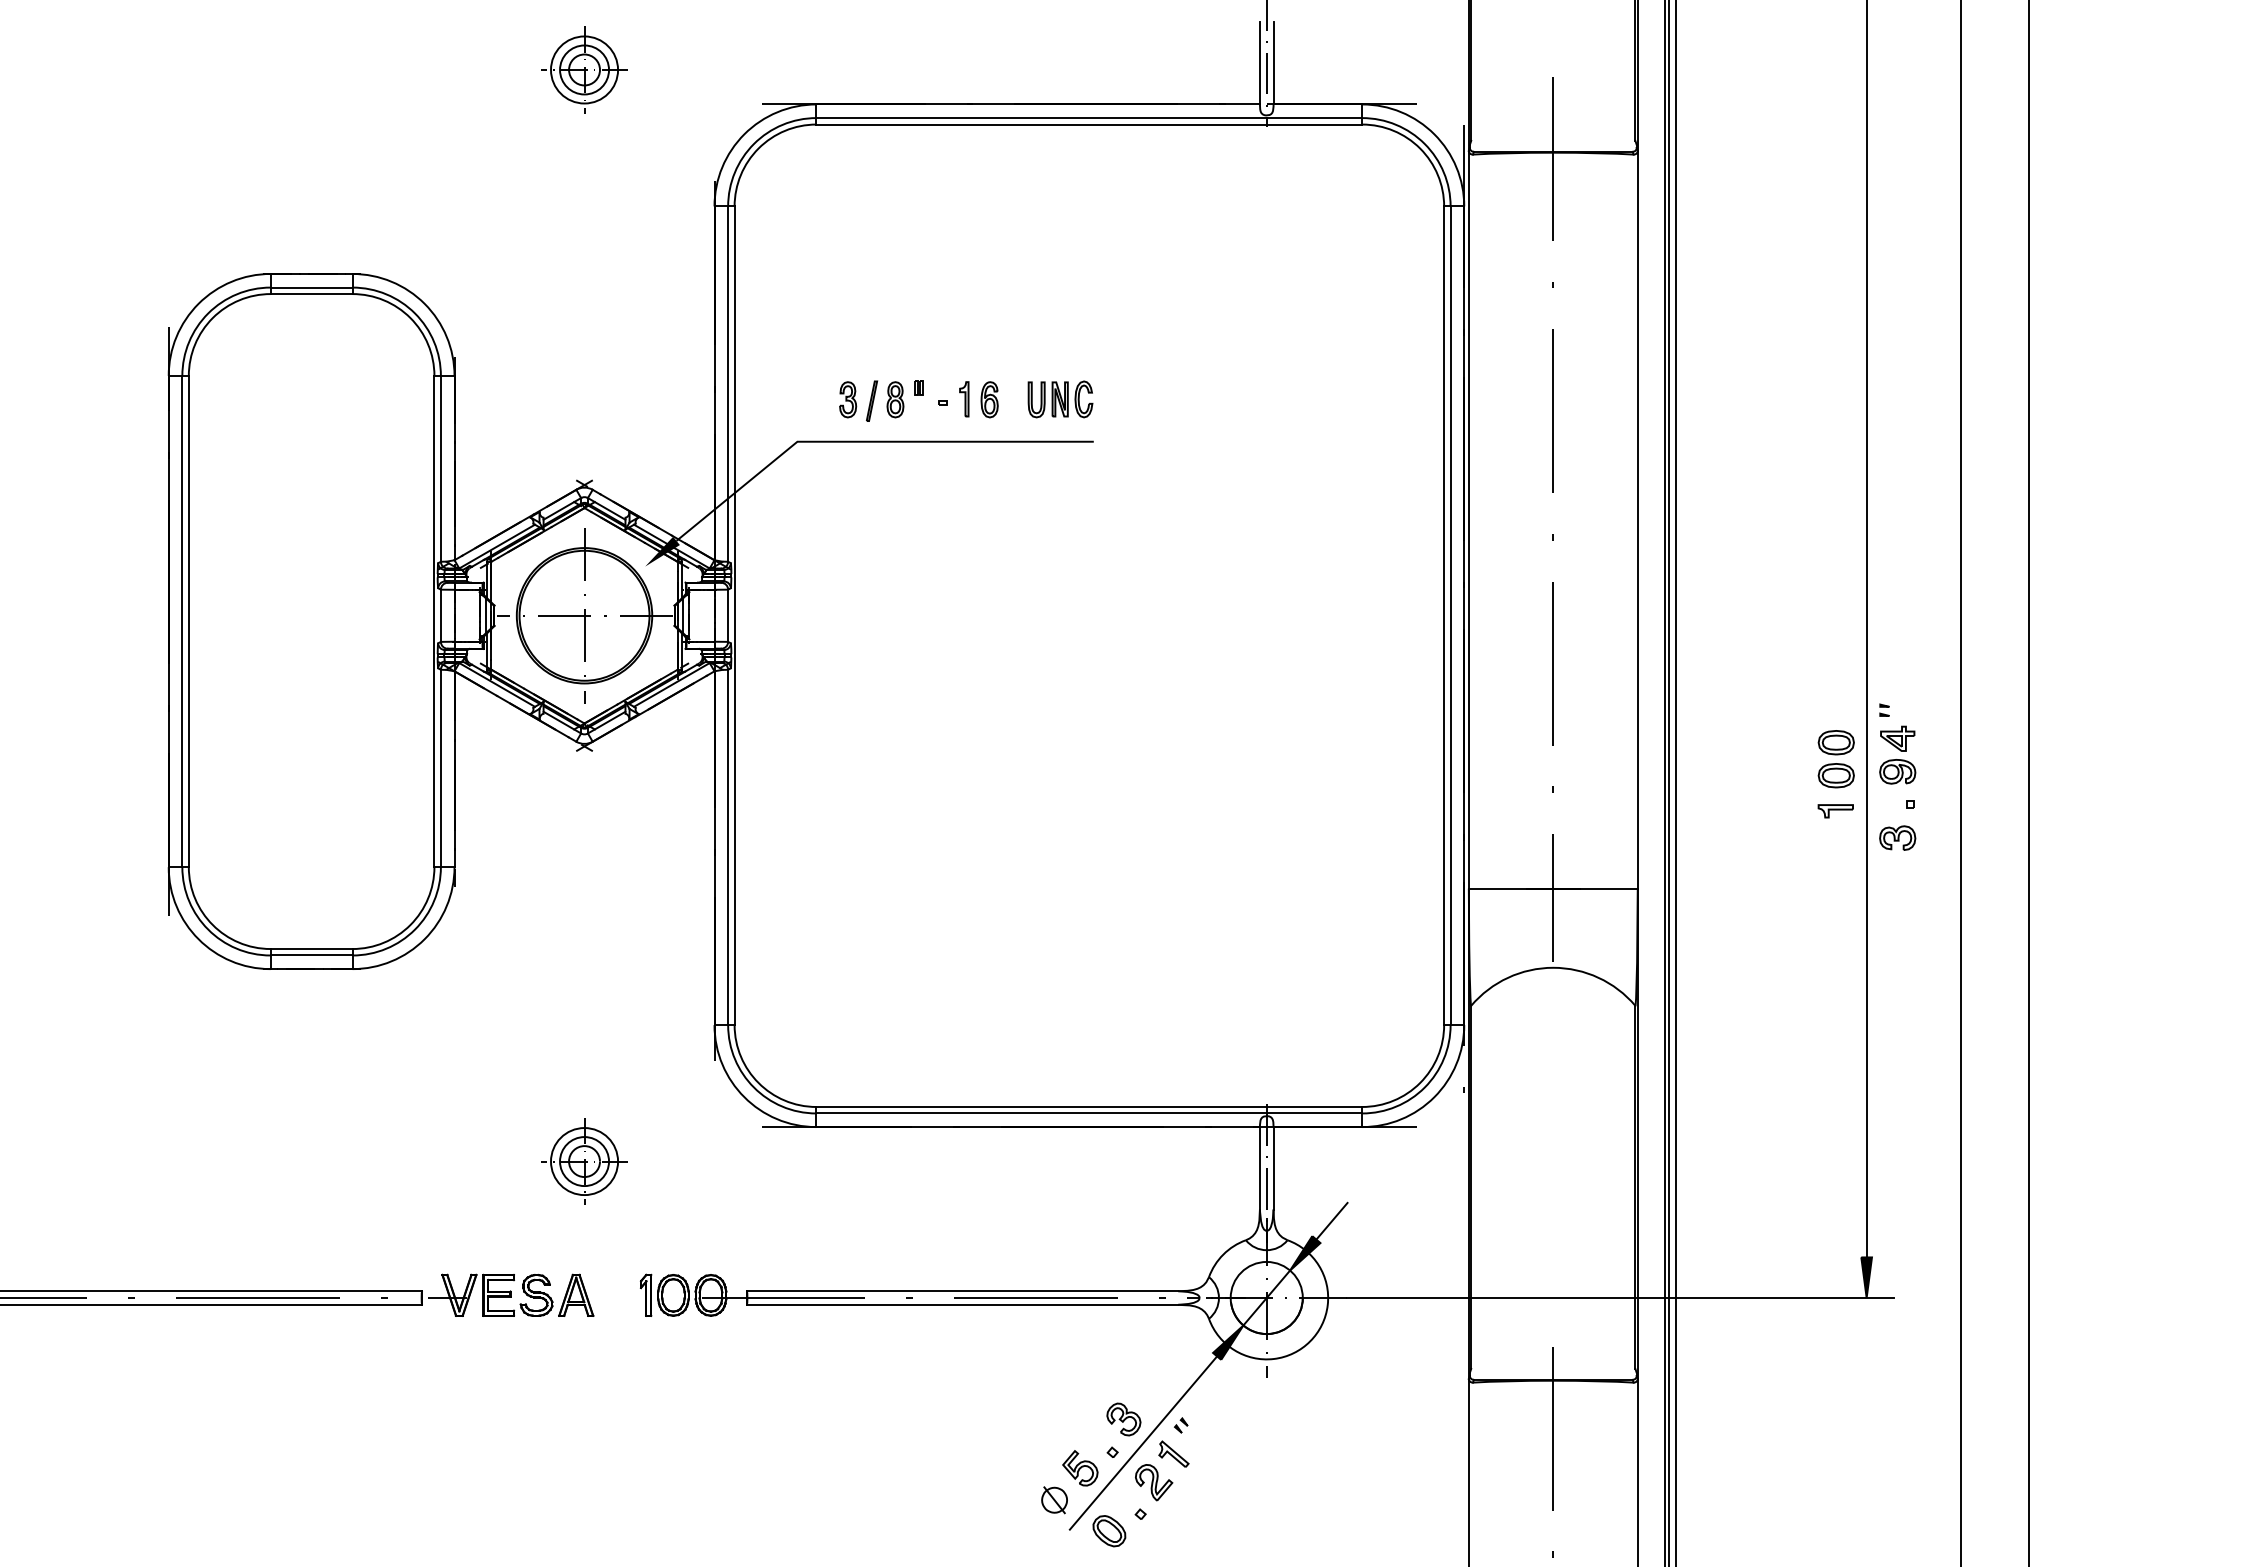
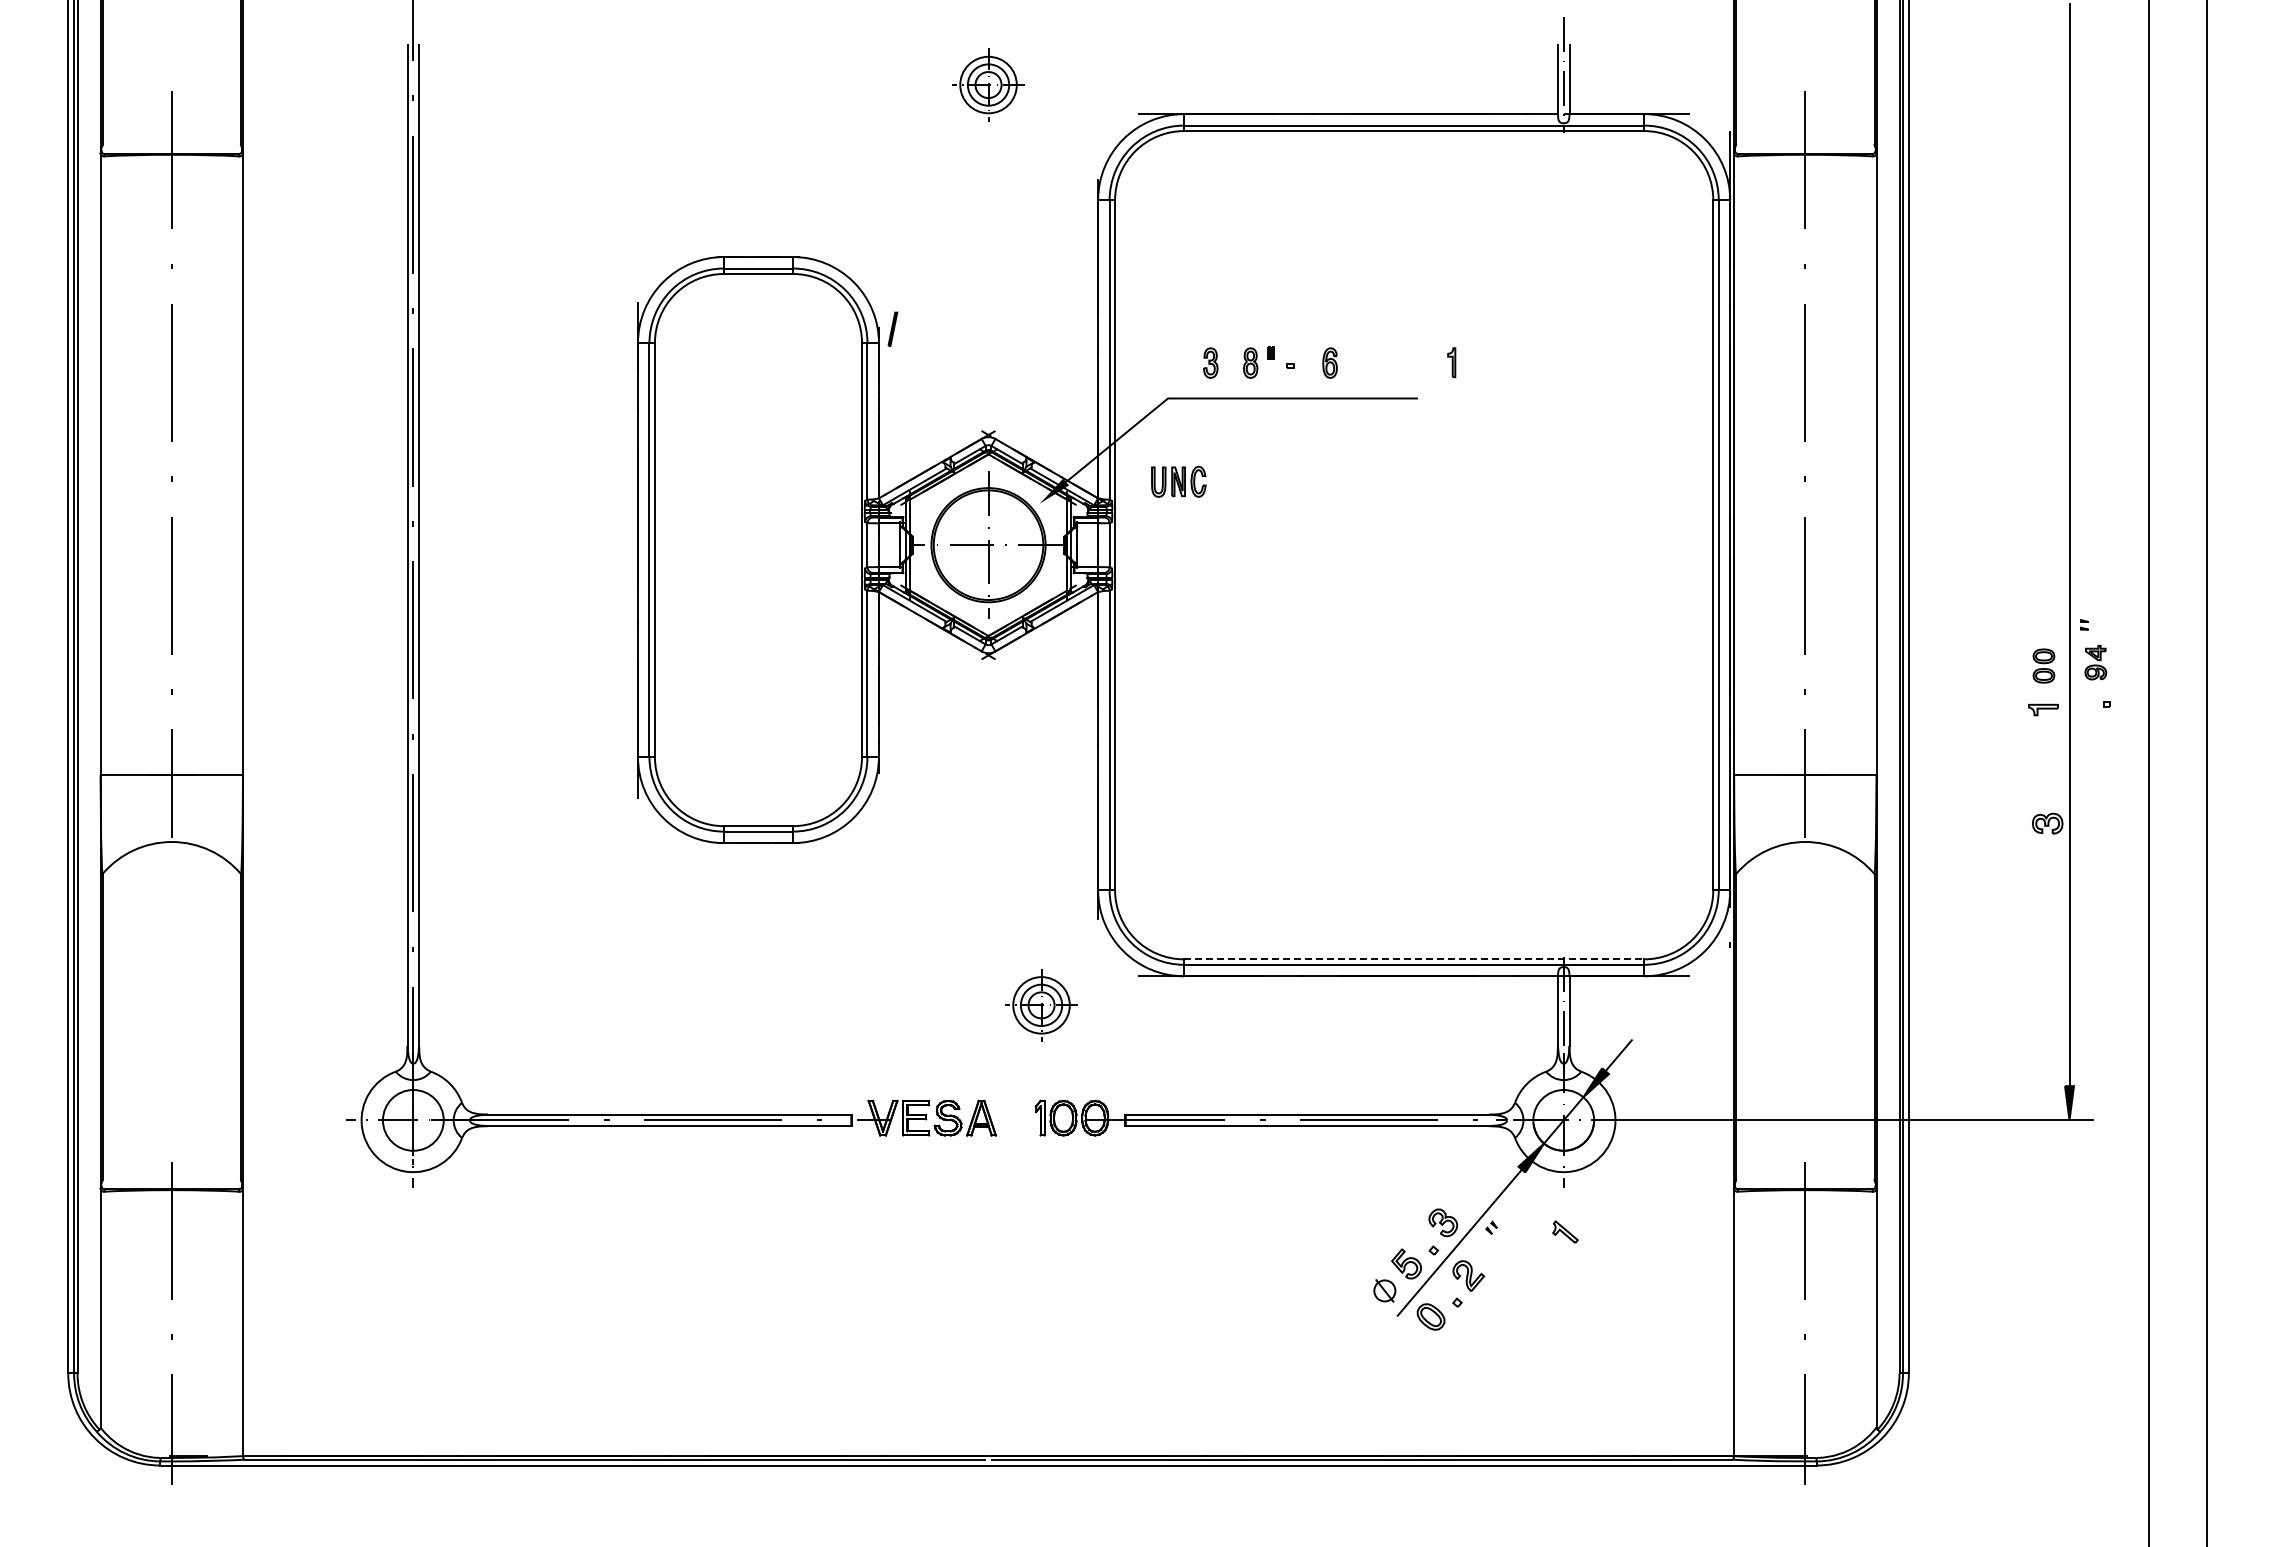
part: (964, 399) -> (1451, 362), moved
part: (1060, 399) -> (1178, 481), moved
part: (871, 400) -> (892, 328), moved
part: (1897, 754) -> (2095, 662), size x0.7
part: (1835, 758) -> (2043, 665), size x0.7
part: (1897, 837) -> (2047, 823), moved
line: (1089, 1107) -> (1414, 959), solid -> dashed
part: (584, 1161) -> (1041, 1005), moved
part: (1173, 1453) -> (1565, 1231), moved

